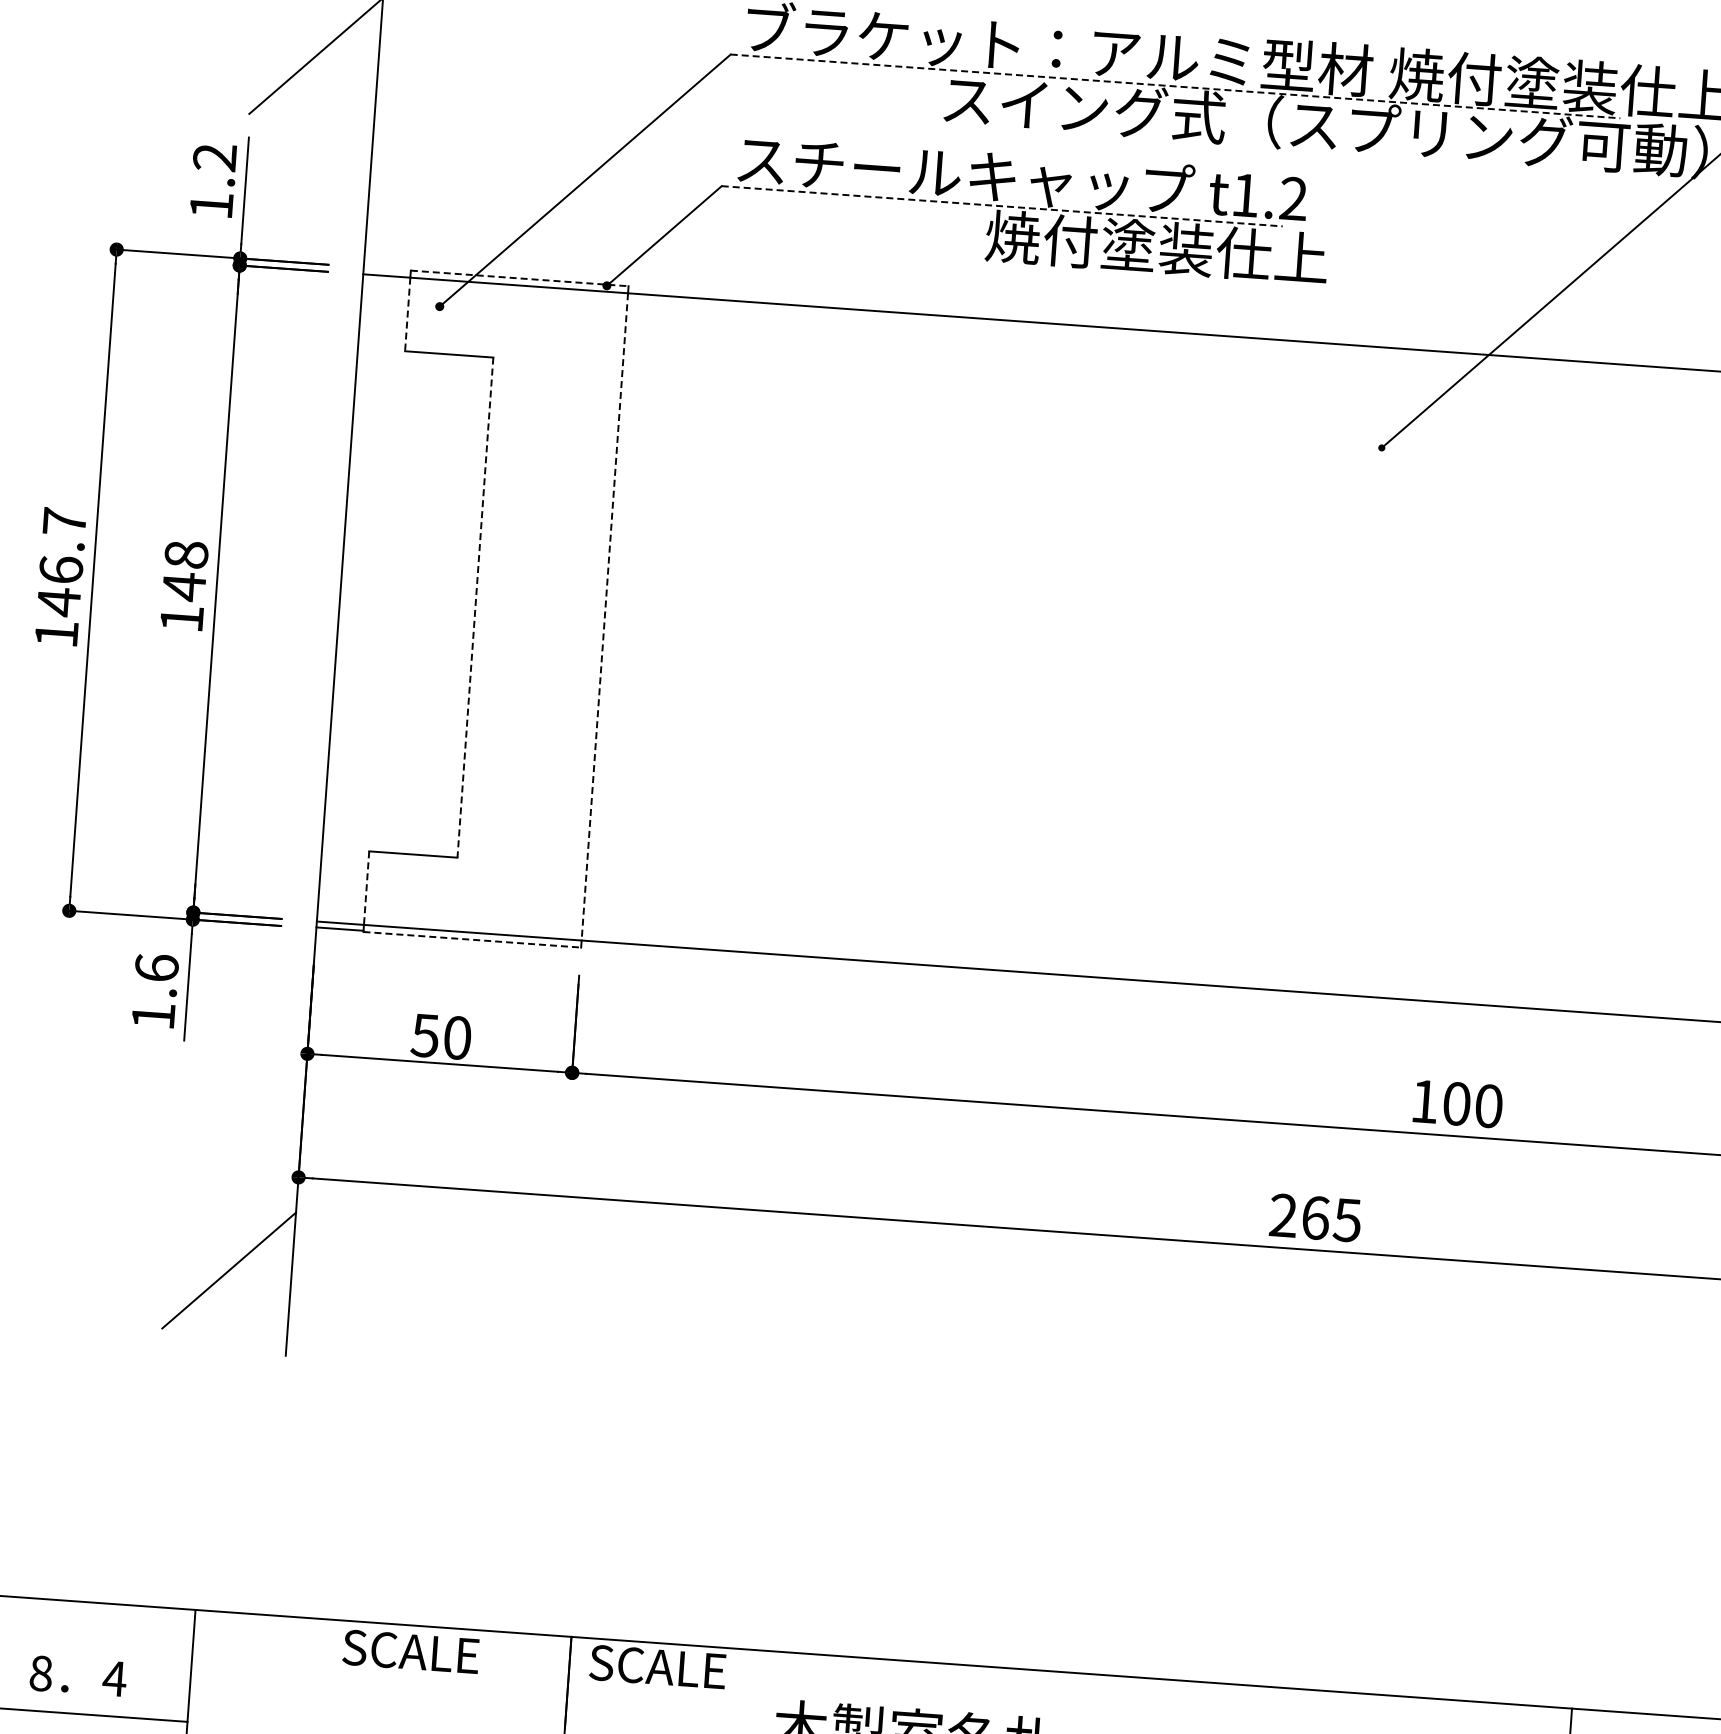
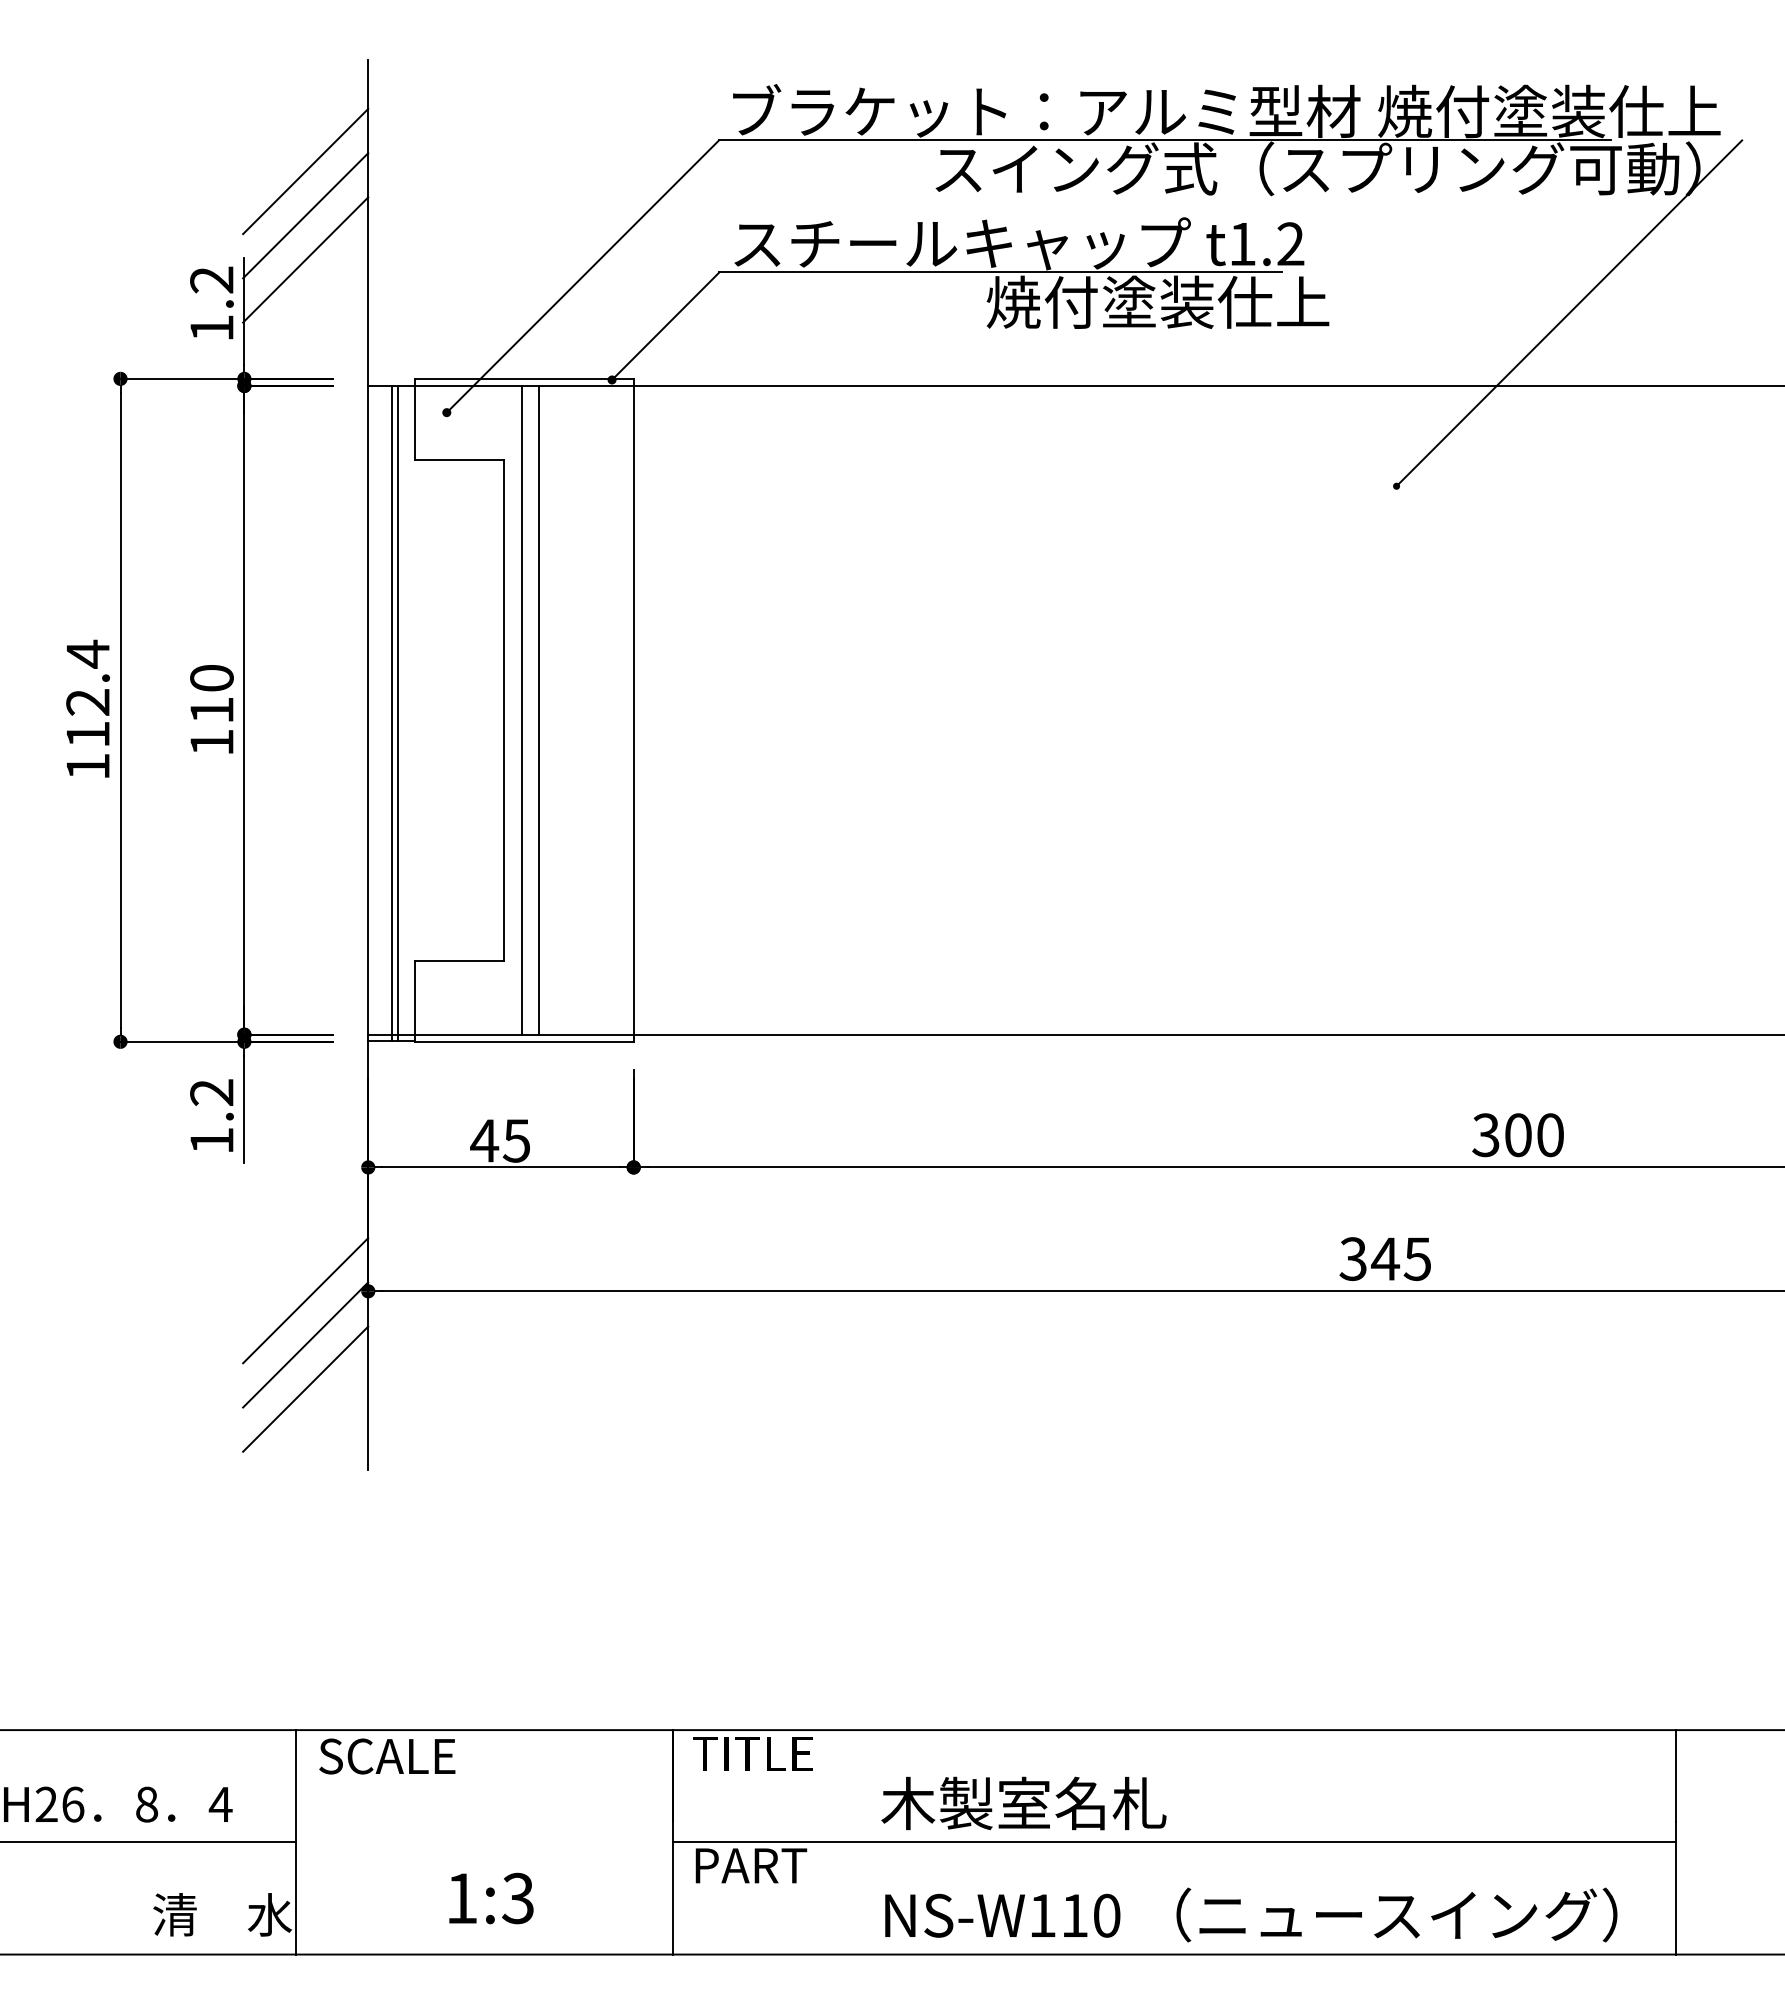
line: (1175, 86) -> (1164, 140), dashed -> solid
line: (312, 99) -> (305, 215), added
line: (309, 143) -> (305, 259), added
line: (1003, 206) -> (1001, 272), dashed -> solid
line: (520, 278) -> (525, 378), dashed -> solid
line: (407, 314) -> (415, 422), dashed -> solid
text: (62, 562) -> (88, 694), 146.7 -> 112.4
text: (184, 570) -> (211, 694), 148 -> 110
line: (363, 601) -> (391, 712), added
line: (369, 602) -> (397, 712), added
line: (474, 607) -> (503, 710), dashed -> solid
line: (493, 608) -> (521, 709), added
line: (510, 609) -> (539, 709), added
line: (604, 617) -> (633, 710), dashed -> solid
line: (366, 887) -> (415, 997), dashed -> solid
line: (473, 939) -> (525, 1041), dashed -> solid
text: (156, 967) -> (211, 1092), 1.6 -> 1.2
text: (441, 1036) -> (500, 1140), 50 -> 45
text: (1424, 1101) -> (1485, 1135), 100 -> 300
line: (235, 1182) -> (305, 1300), added
text: (1299, 1216) -> (1369, 1258), 265 -> 345
line: (232, 1225) -> (305, 1344), added
text: (411, 1651) -> (387, 1756), moved
text: (657, 1666) -> (761, 1753), SCALE -> TITLE

